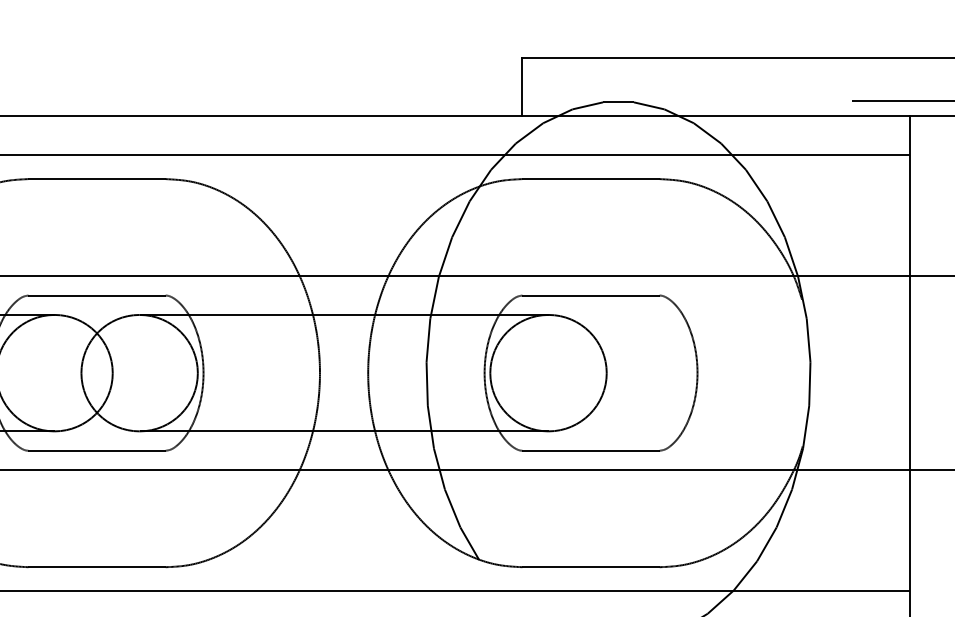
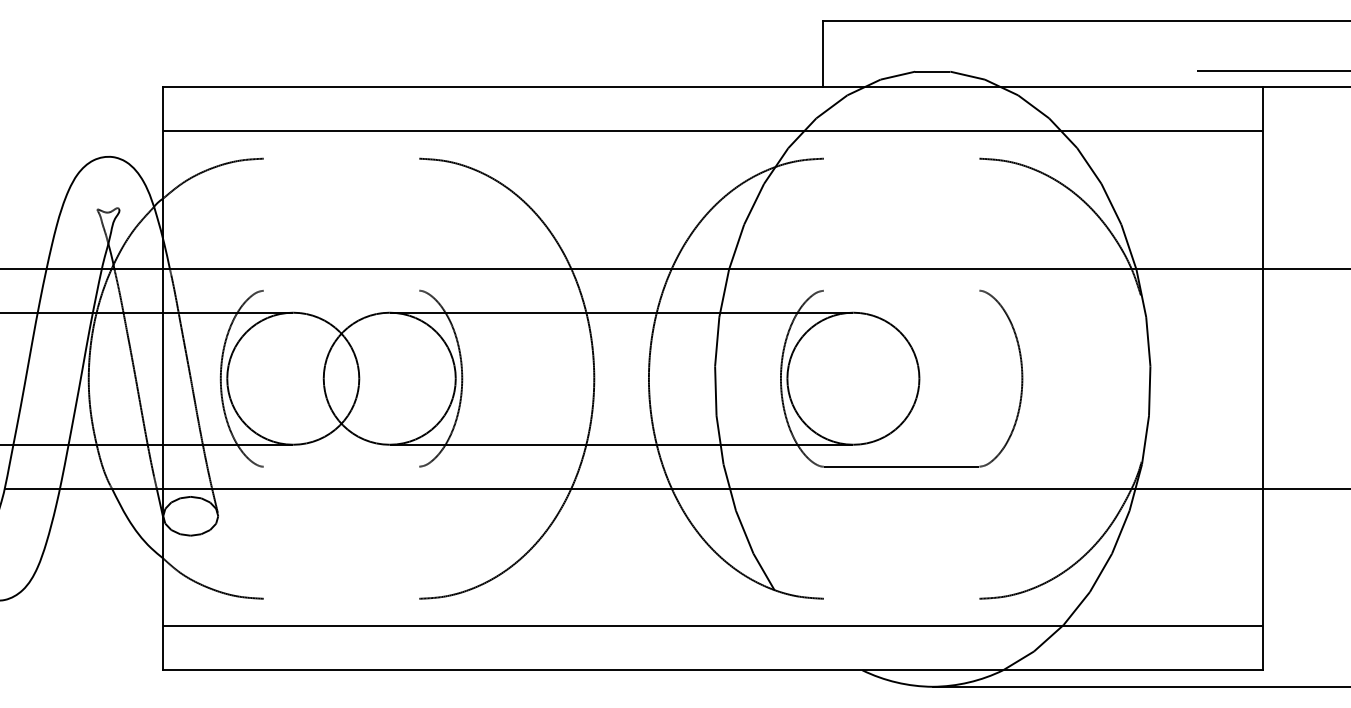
line: (97, 178) -> (341, 158), removed
line: (590, 178) -> (901, 158), removed
line: (97, 295) -> (341, 290), removed
line: (590, 295) -> (901, 290), removed
line: (97, 450) -> (341, 466), removed
line: (97, 566) -> (341, 598), removed
line: (590, 566) -> (901, 598), removed

